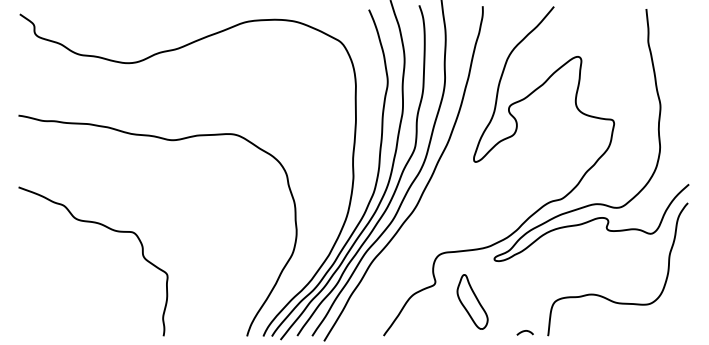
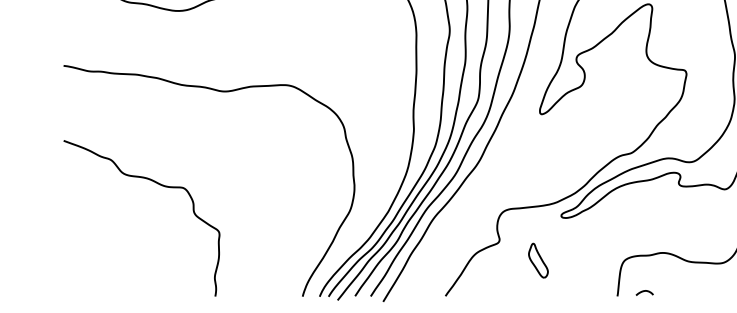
part: (472, 301) -> (538, 260), size x0.6
curve: (524, 331) -> (644, 291), moved

